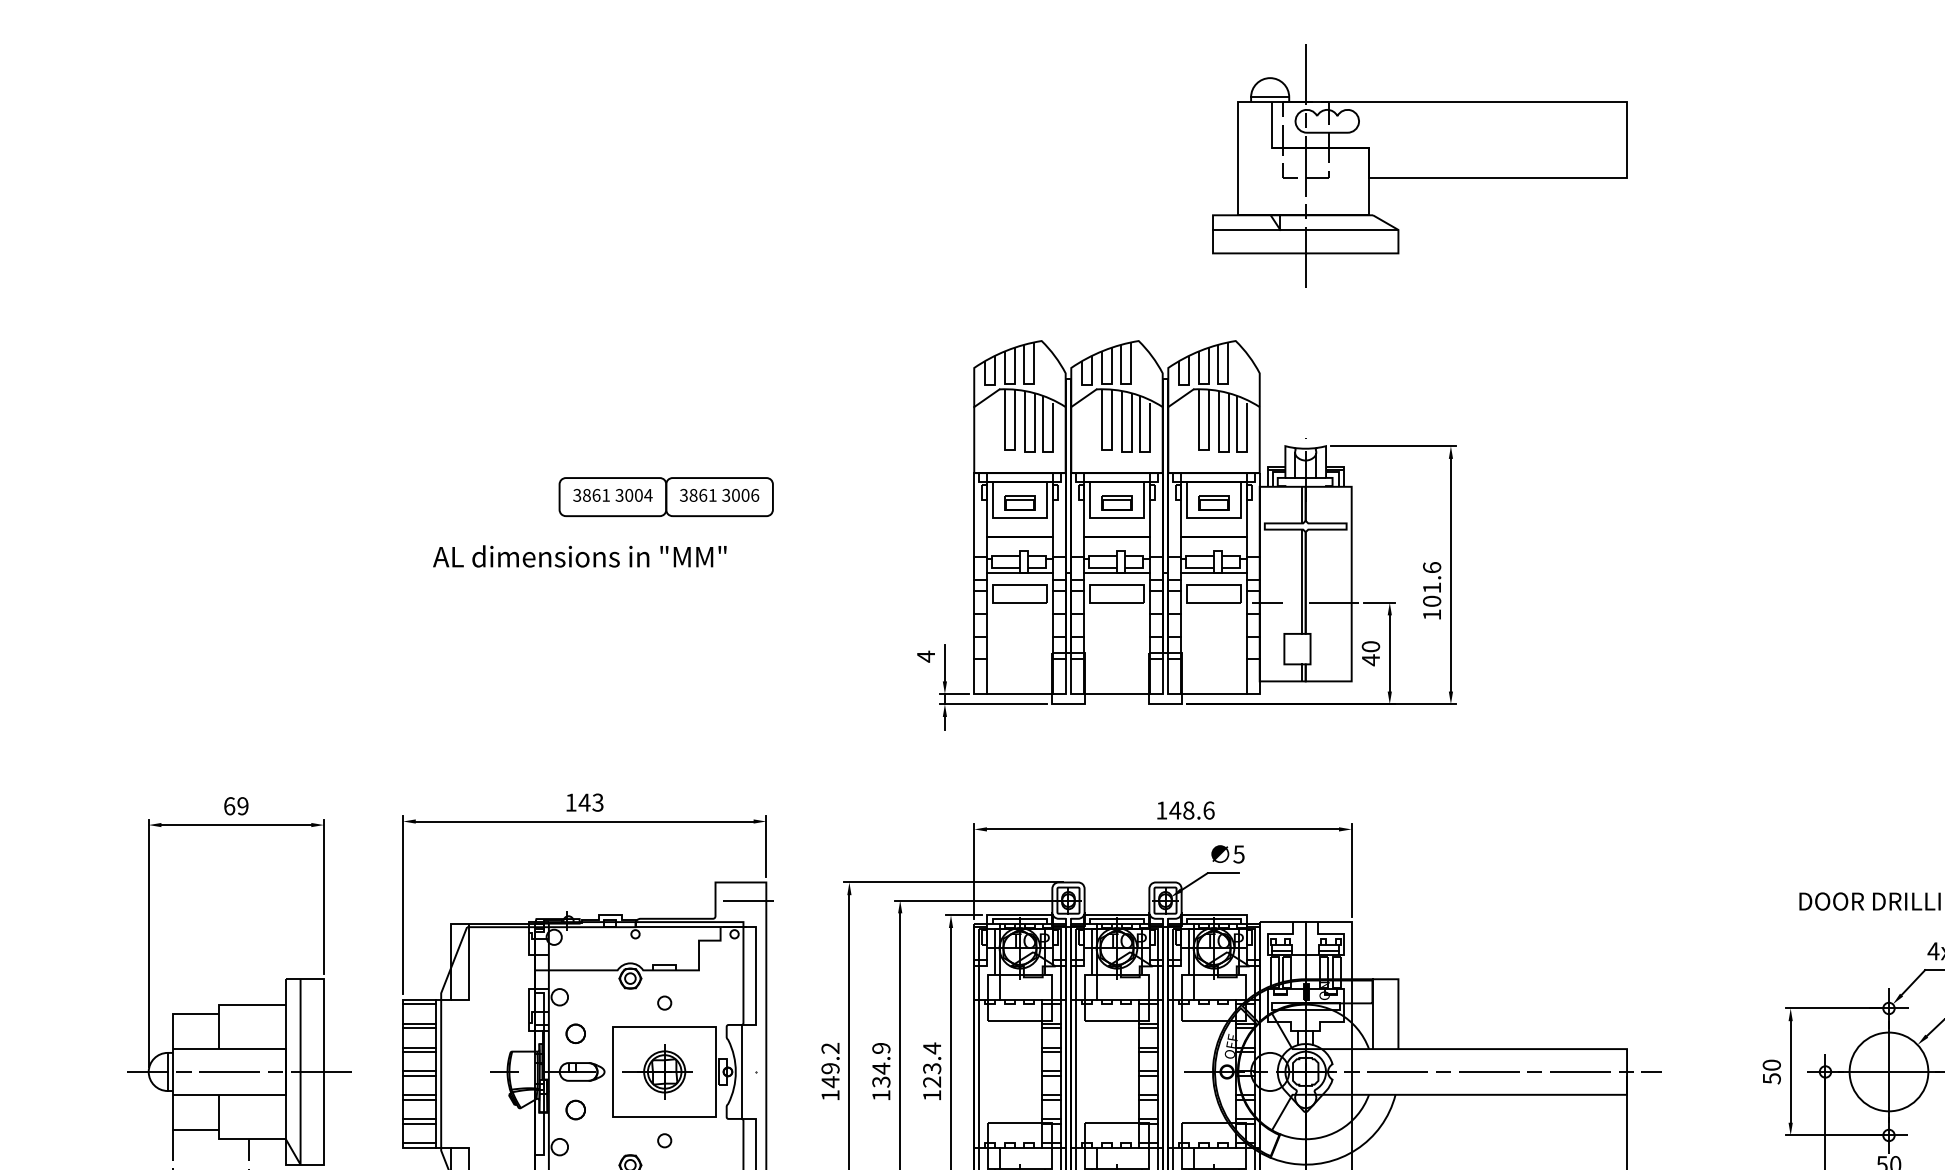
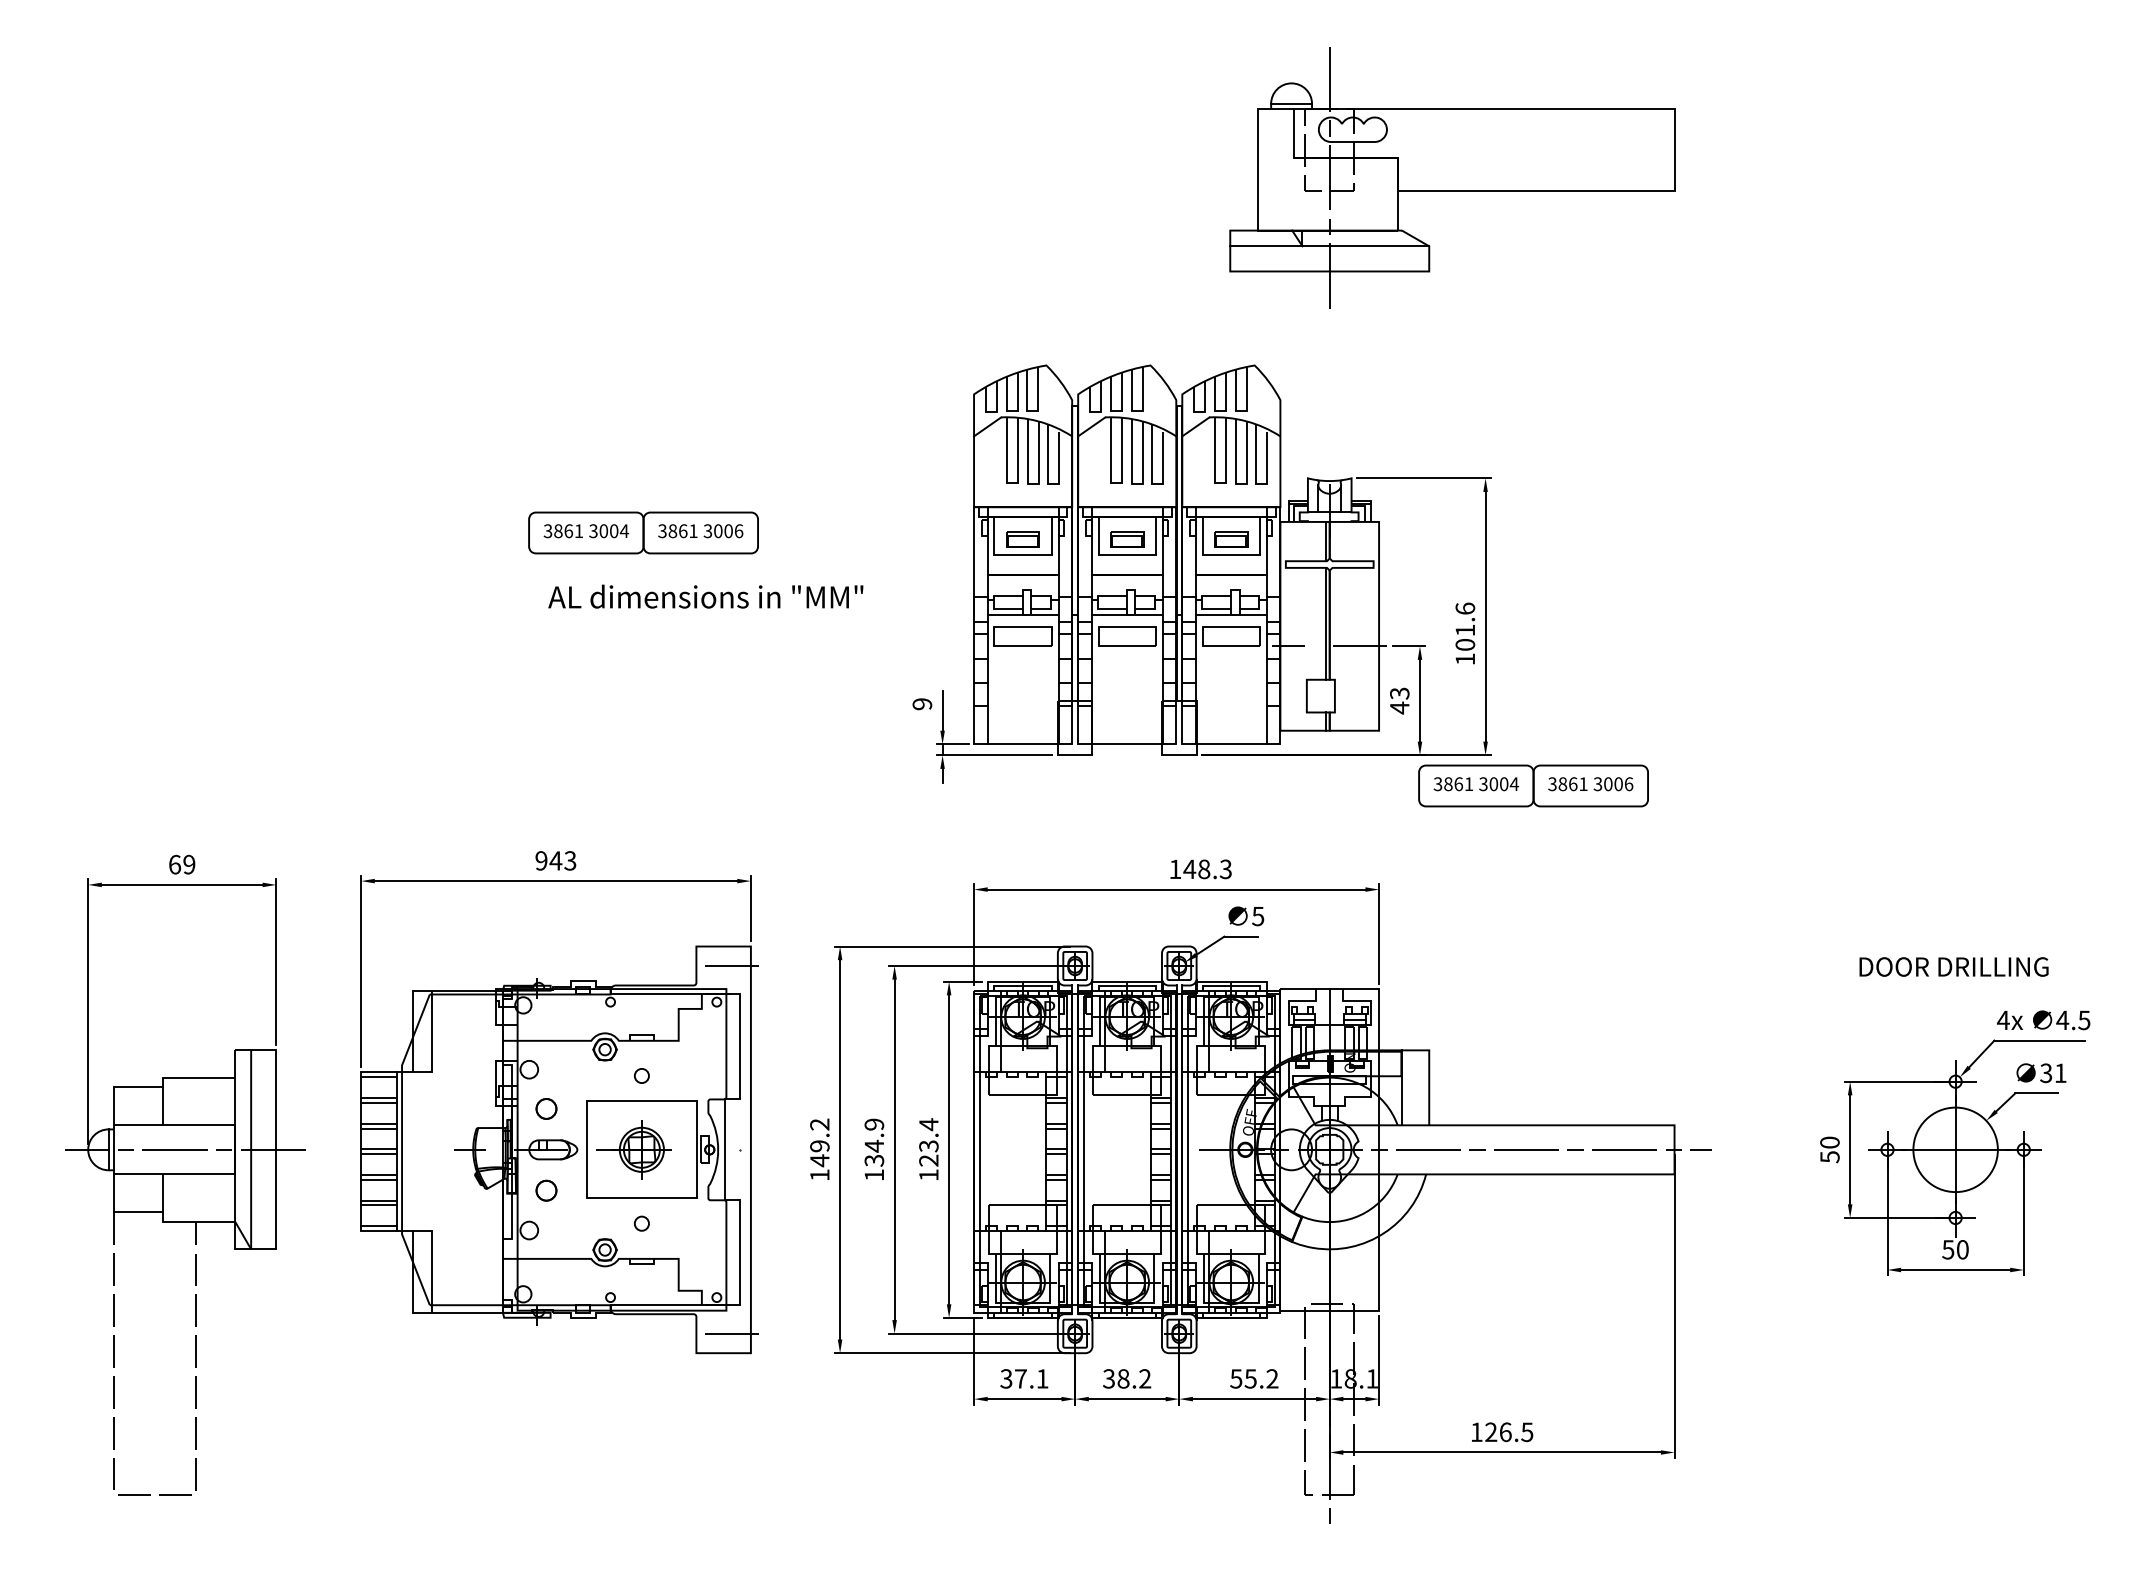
text: (579, 556) -> (705, 596), moved
text: (1370, 646) -> (1399, 693), 40 -> 43
text: (926, 656) -> (922, 703), 4 -> 9
part: (1495, 732) -> (1533, 785), added
text: (571, 802) -> (541, 860), 143 -> 943
text: (1208, 810) -> (1225, 869), 148.6 -> 148.3

